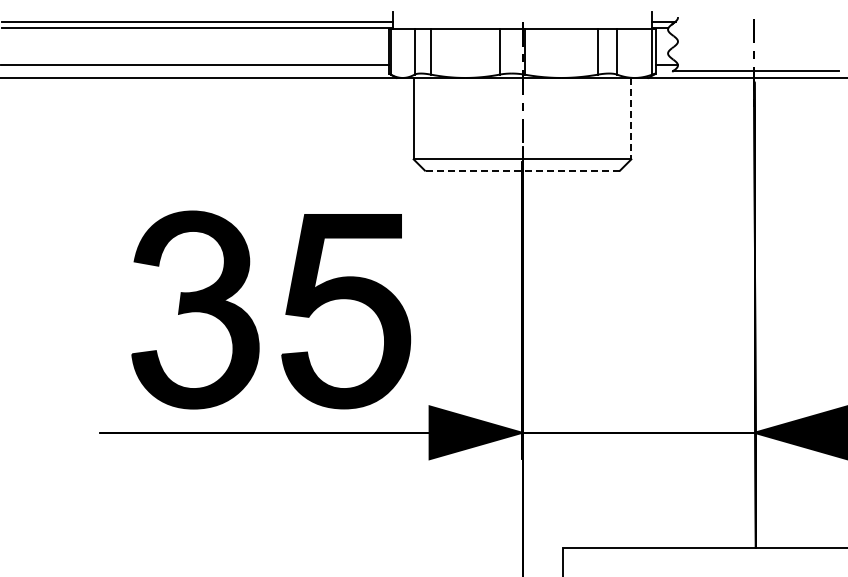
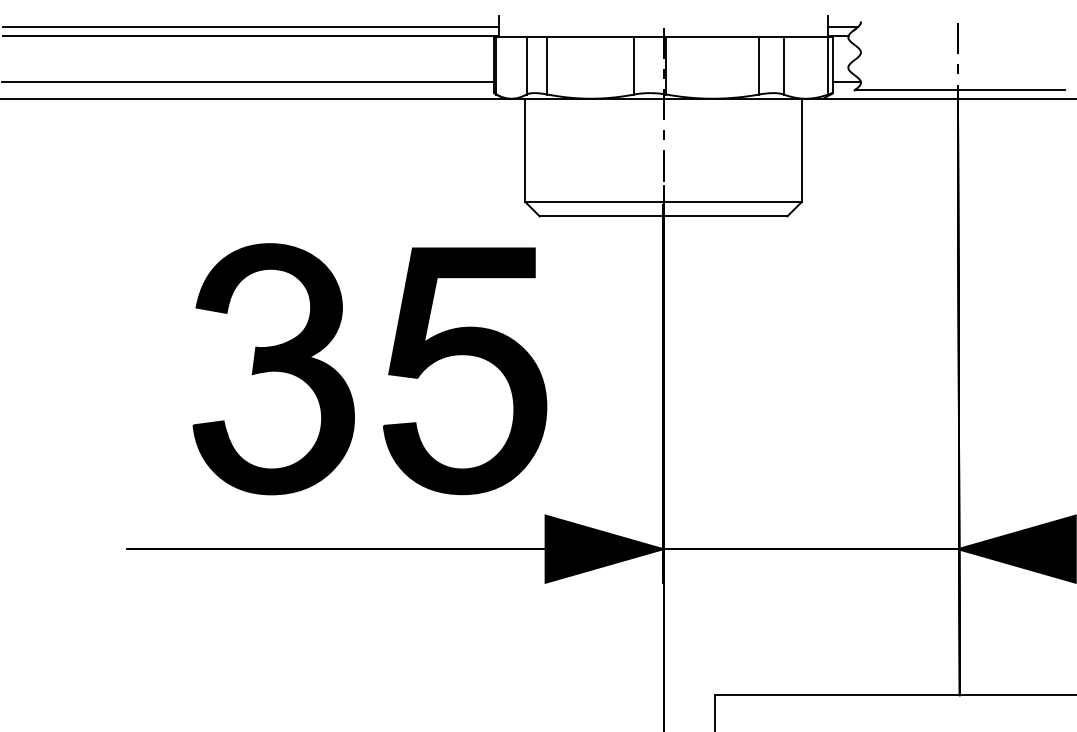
line: (631, 118) -> (801, 150), dashed -> solid
line: (522, 170) -> (663, 216), dashed -> solid
part: (285, 311) -> (388, 371), moved

